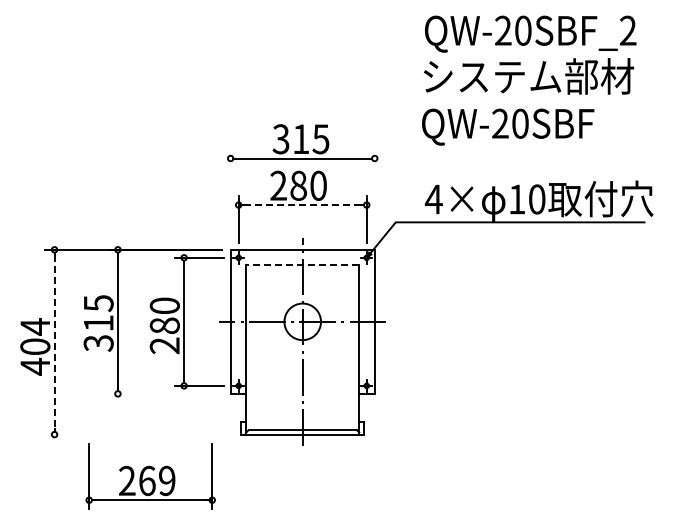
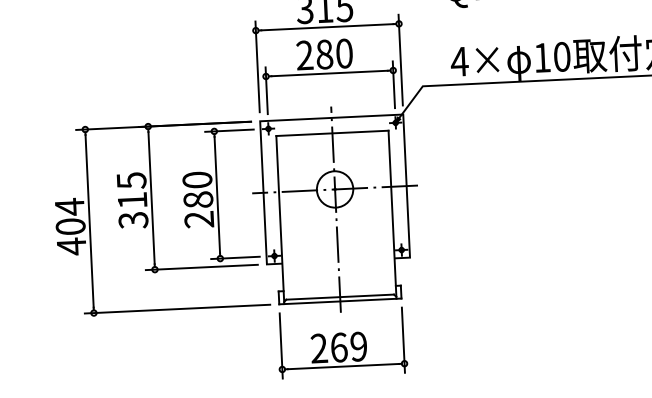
line: (230, 194) -> (257, 66), added
line: (374, 194) -> (400, 59), added
line: (302, 205) -> (329, 73), dashed -> solid
line: (302, 265) -> (332, 133), dashed -> solid
line: (54, 342) -> (89, 221), dashed -> solid
line: (164, 393) -> (201, 267), added
line: (138, 434) -> (177, 309), added
part: (150, 476) -> (342, 343), moved

